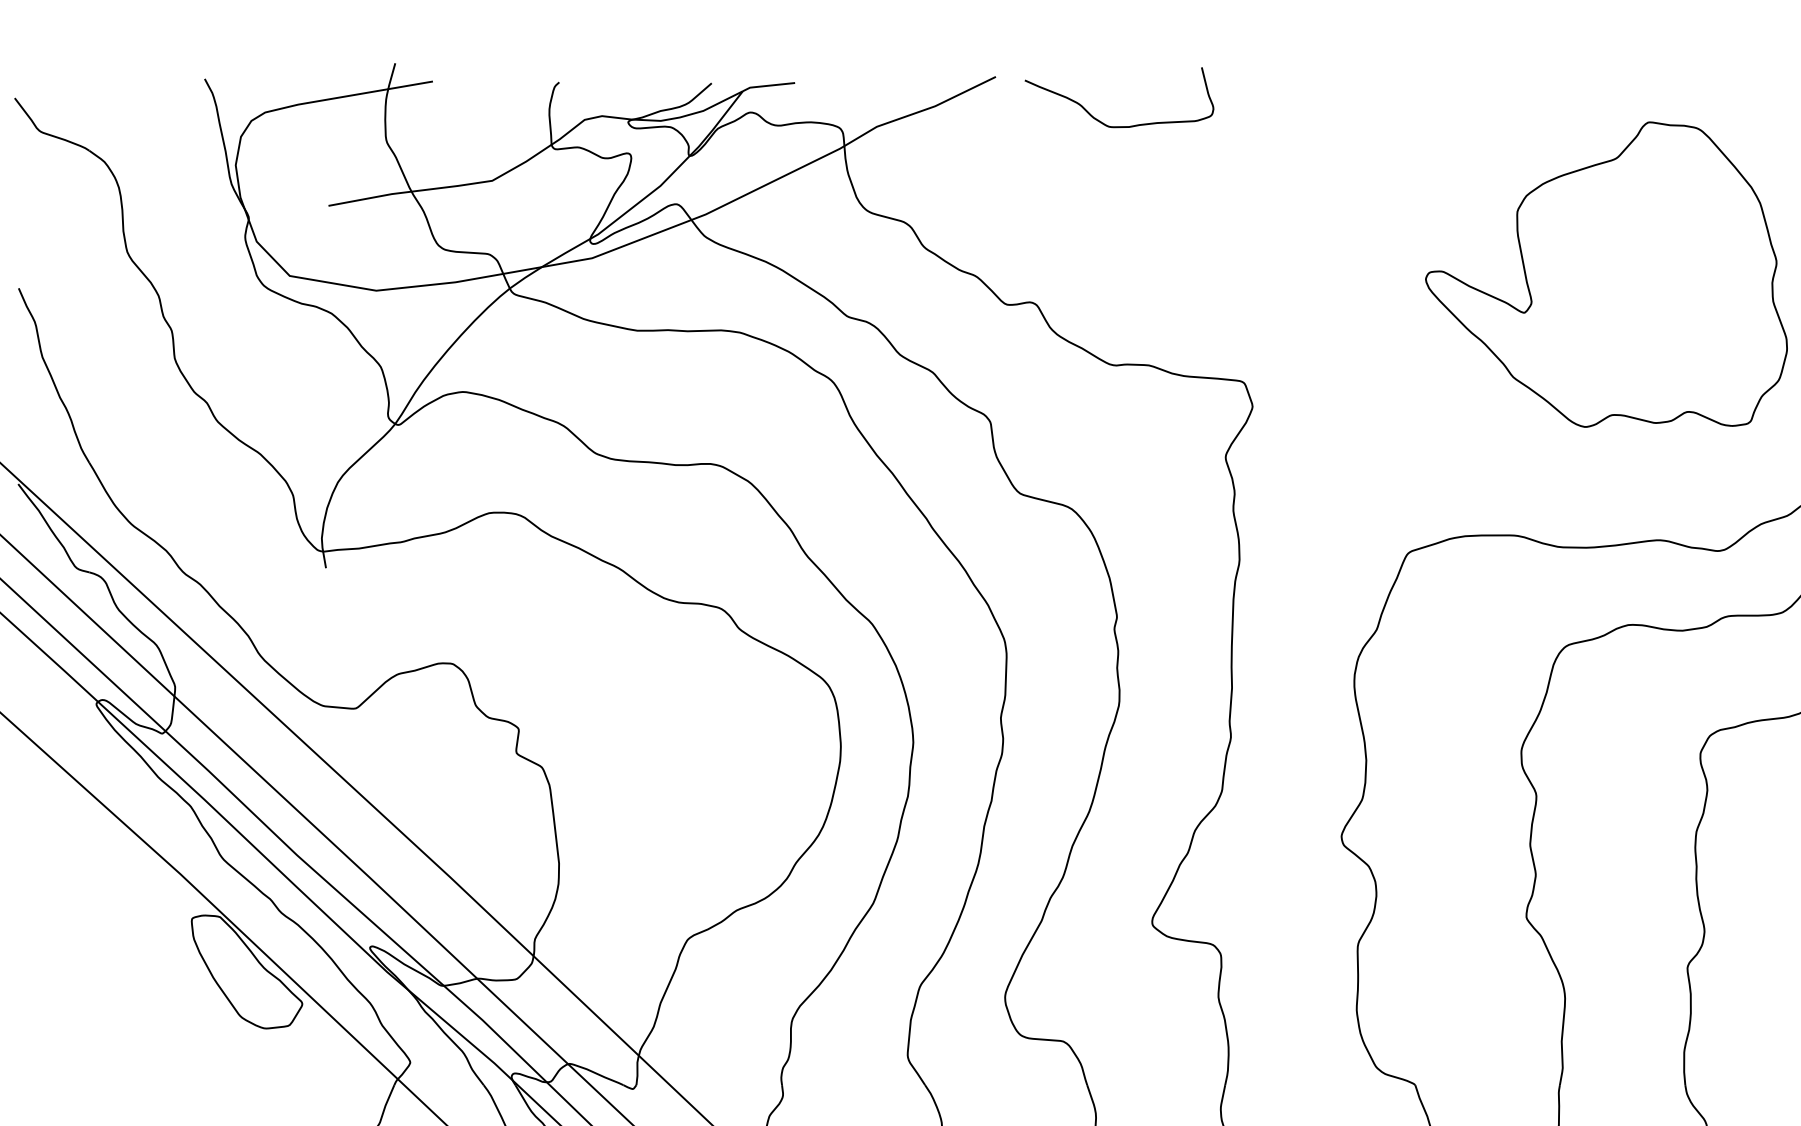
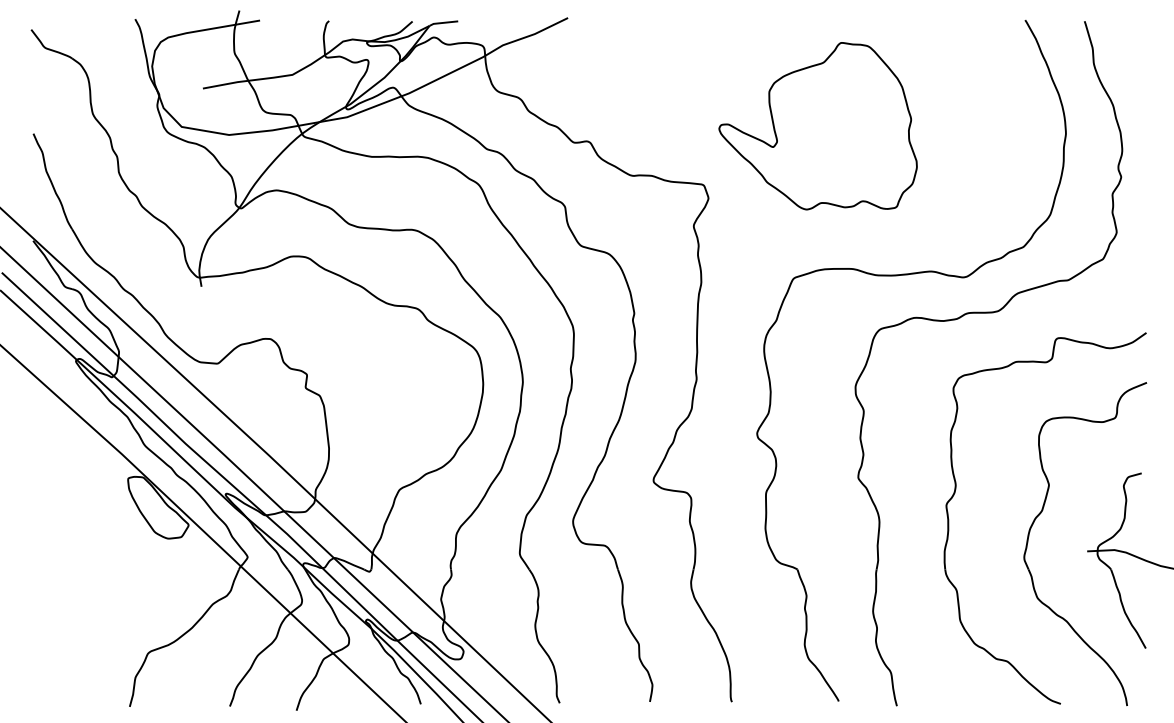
curve: (1119, 125) -> (635, 44), removed
part: (1605, 275) -> (817, 126), moved

